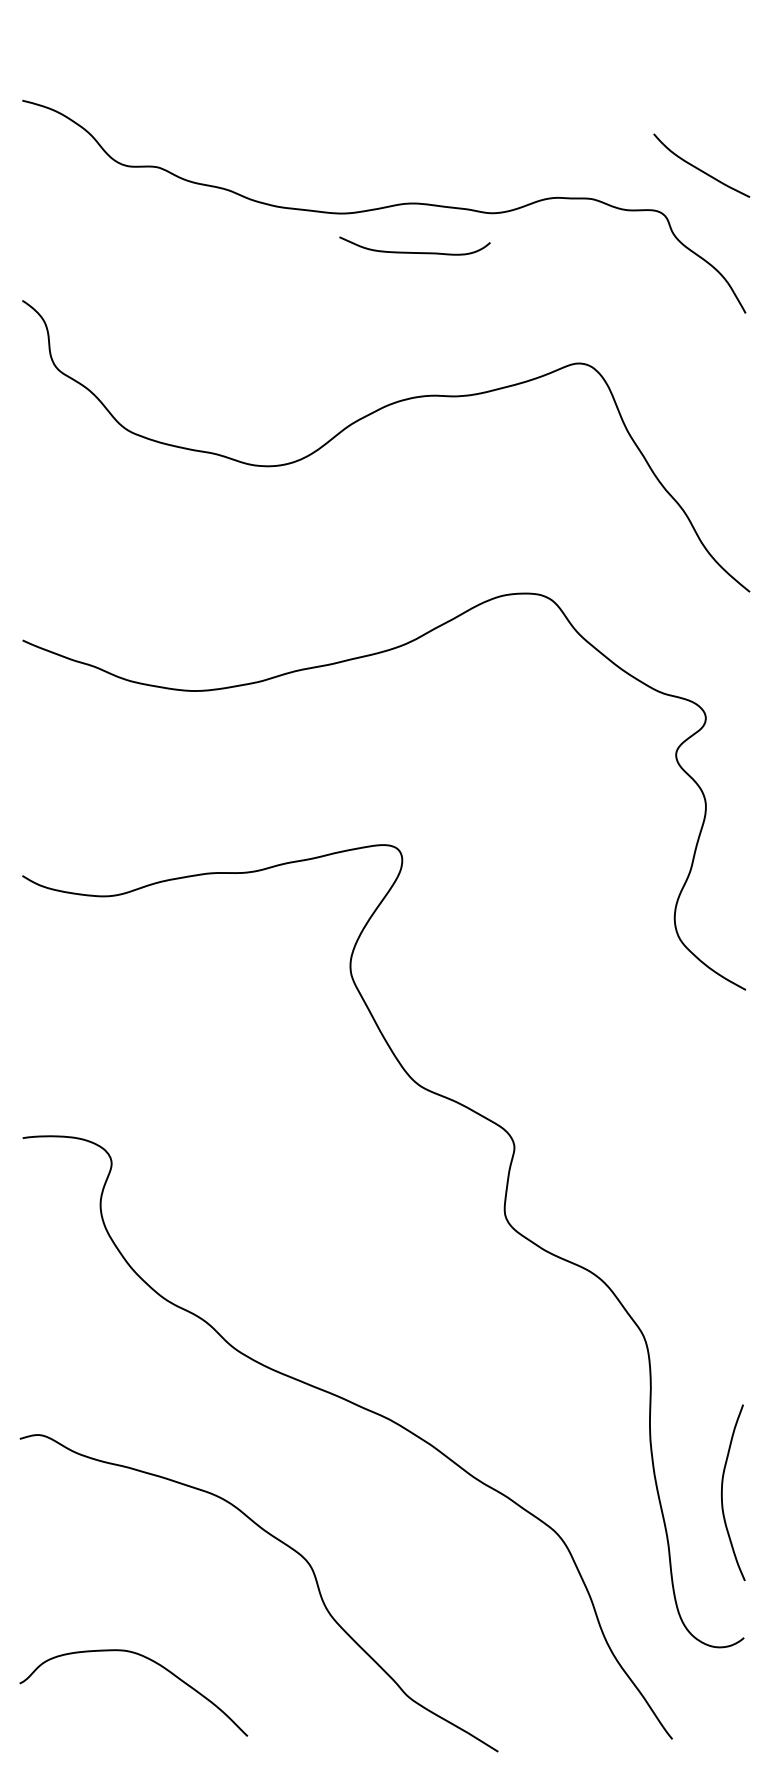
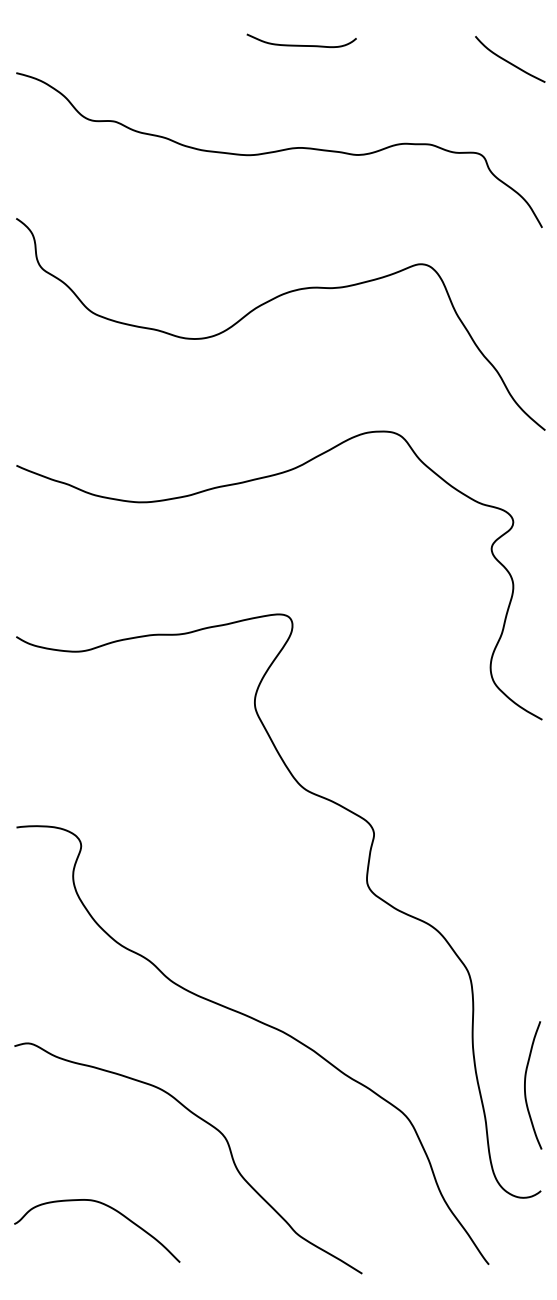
curve: (700, 168) -> (509, 61), moved
curve: (413, 251) -> (300, 44), moved

